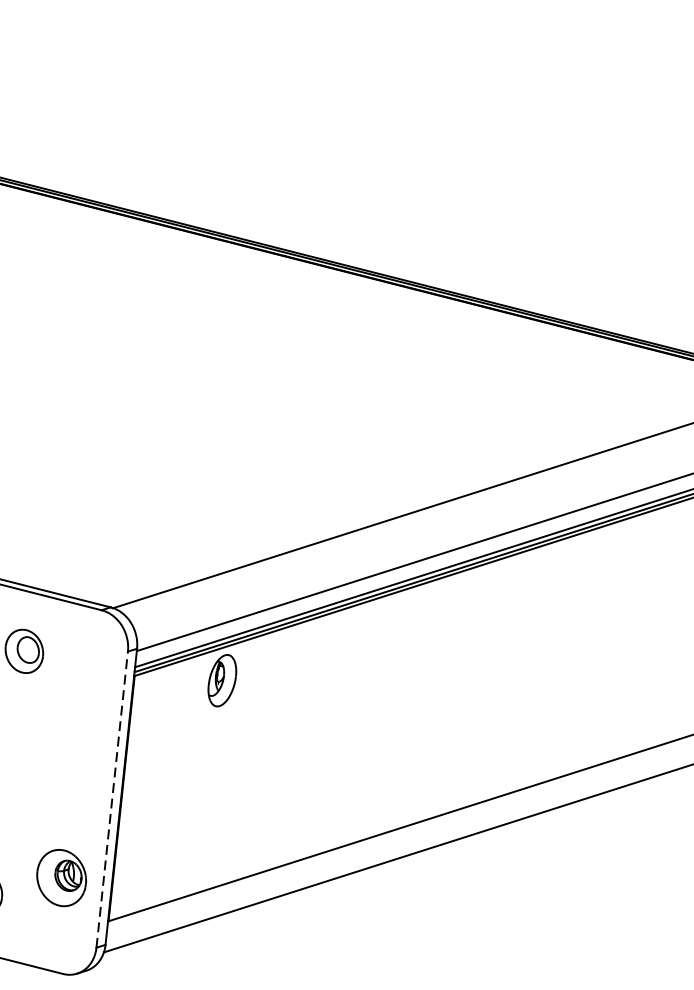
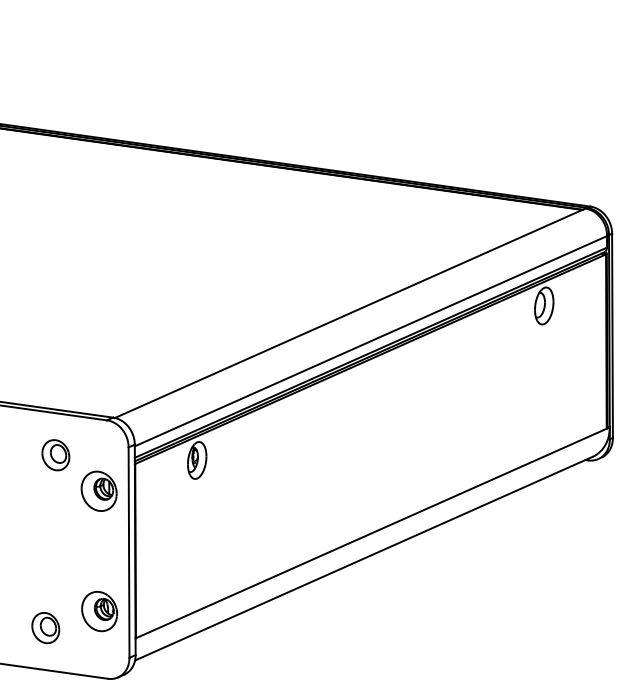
part: (78, 707) -> (98, 490), added
line: (112, 799) -> (129, 552), dashed -> solid

